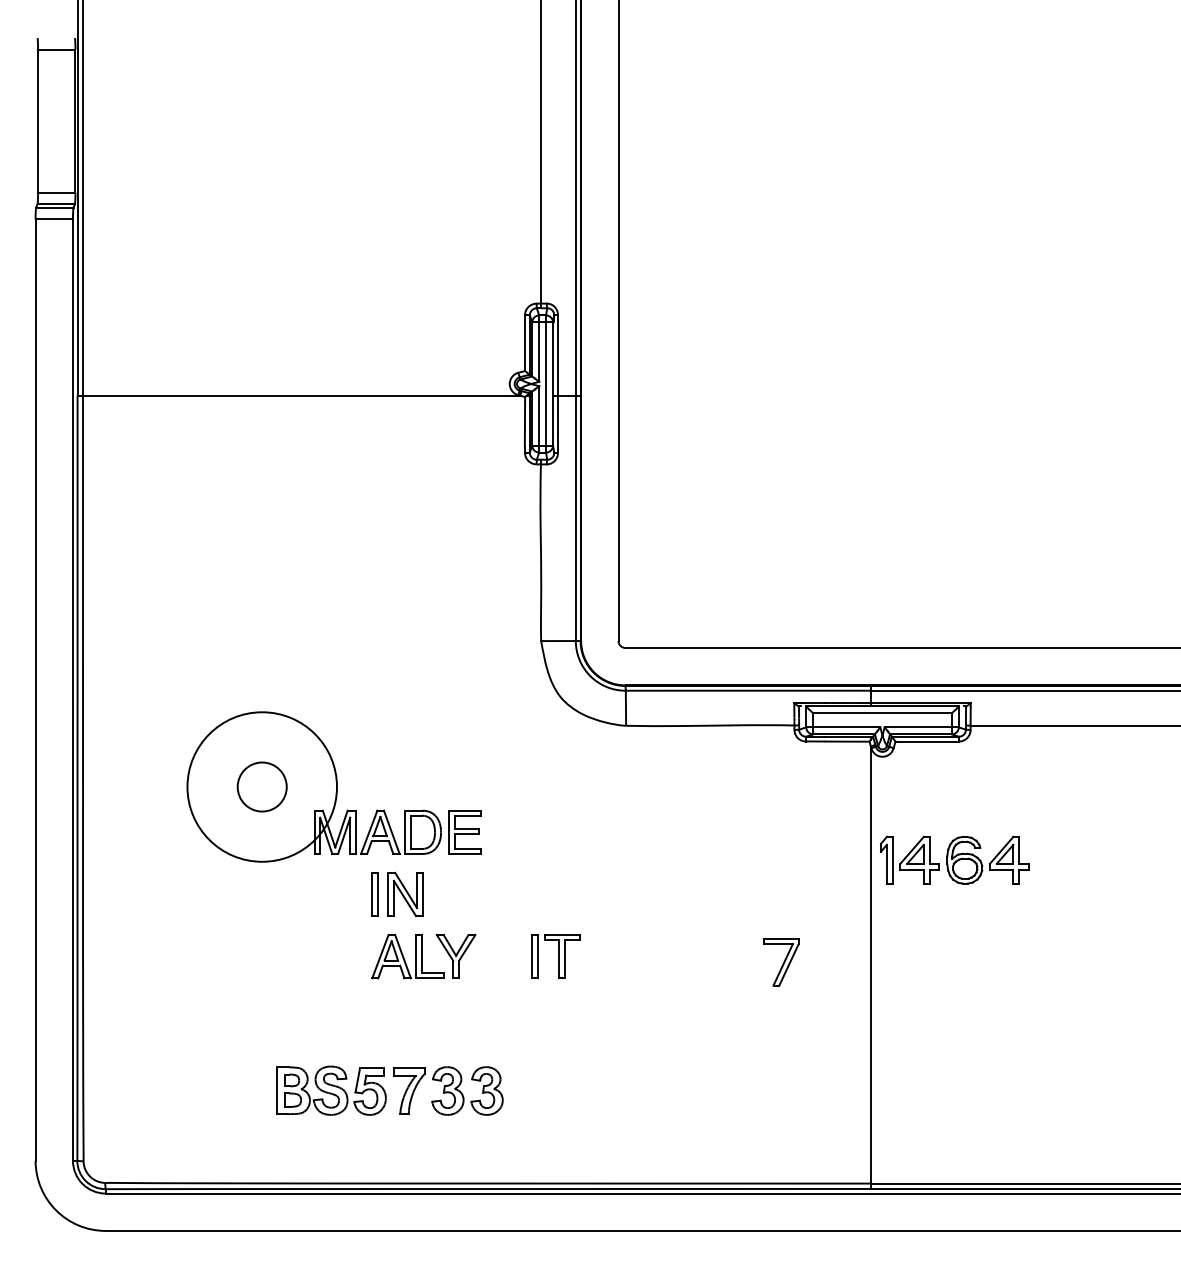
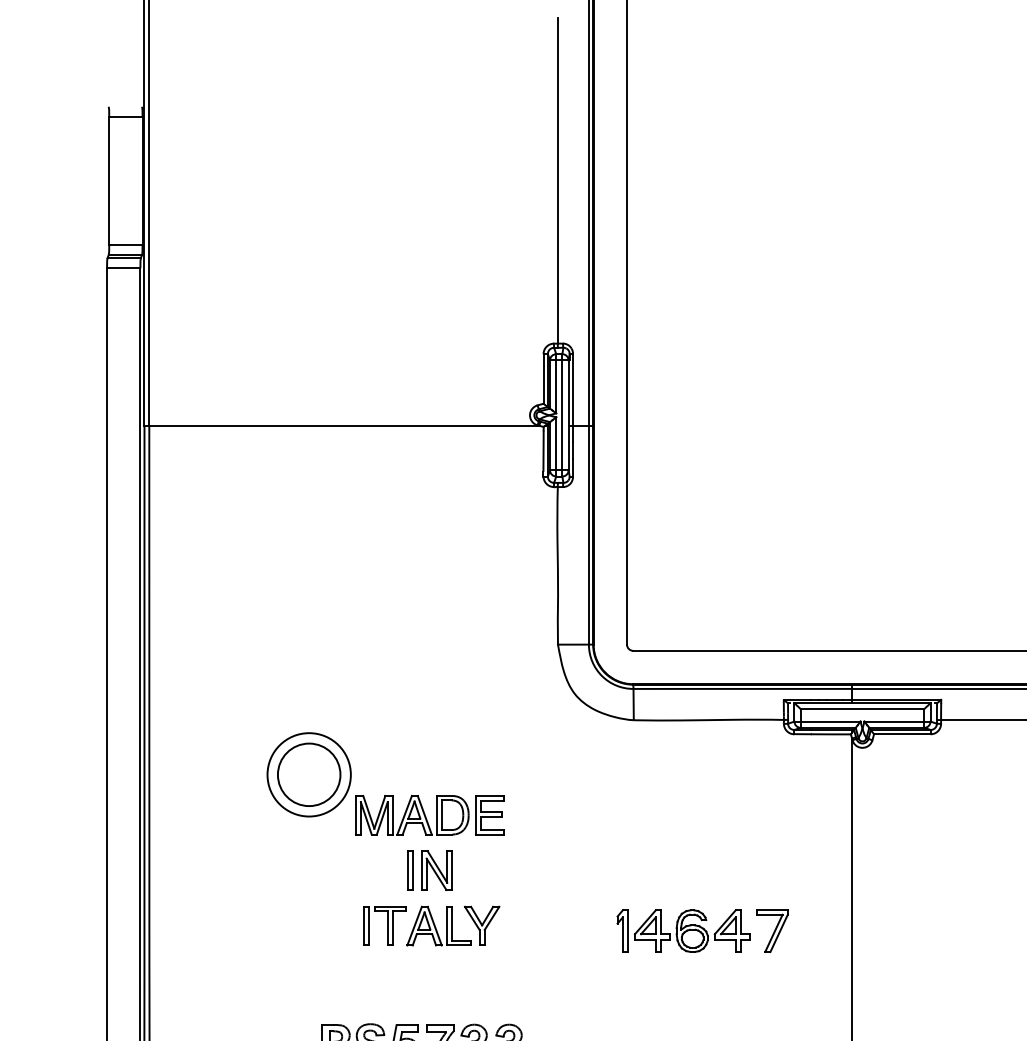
circle: (261, 786) -> (308, 774), size x0.62
circle: (262, 786) -> (309, 774), size x1.43
part: (954, 859) -> (683, 930), moved
part: (555, 956) -> (384, 926), moved

